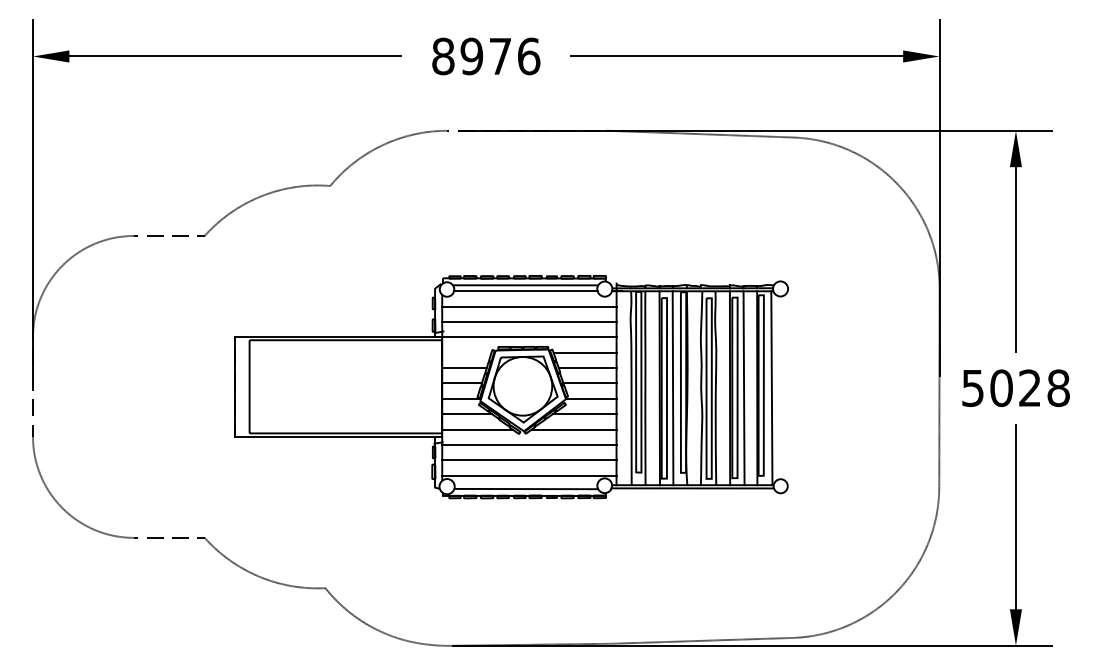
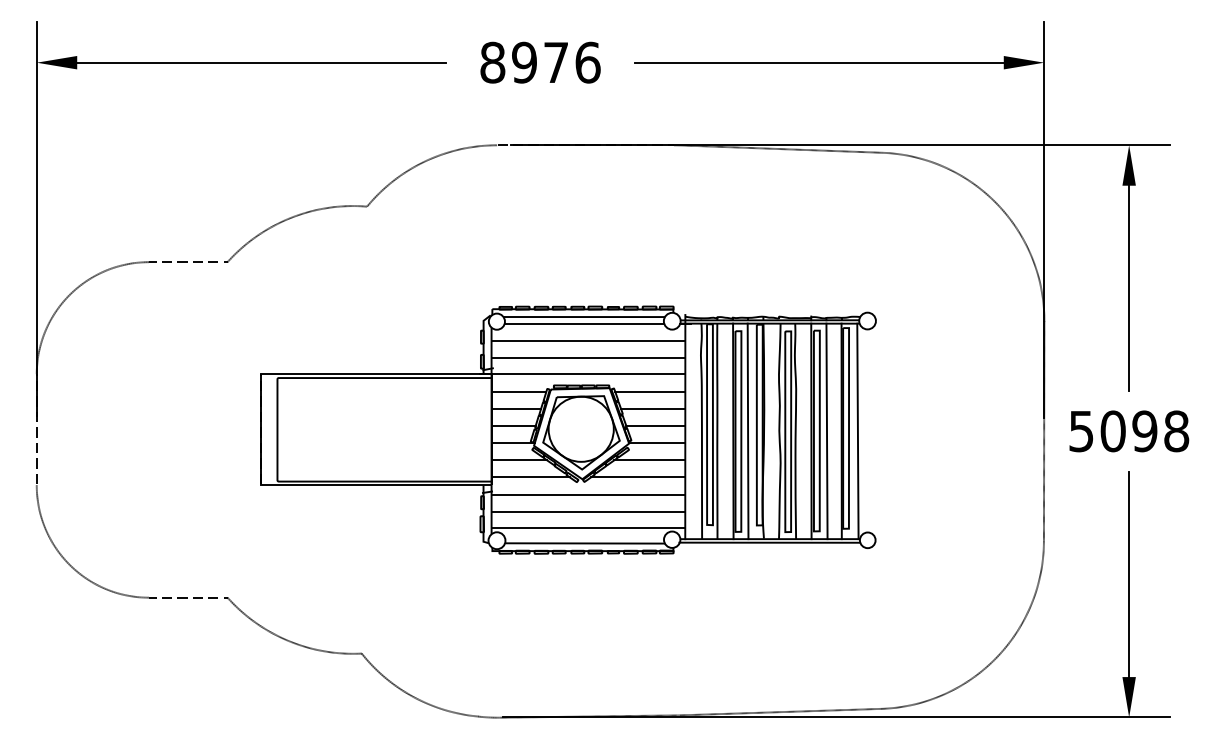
line: (466, 352) -> (518, 391), added
text: (1029, 388) -> (1144, 431), 5028 -> 5098

